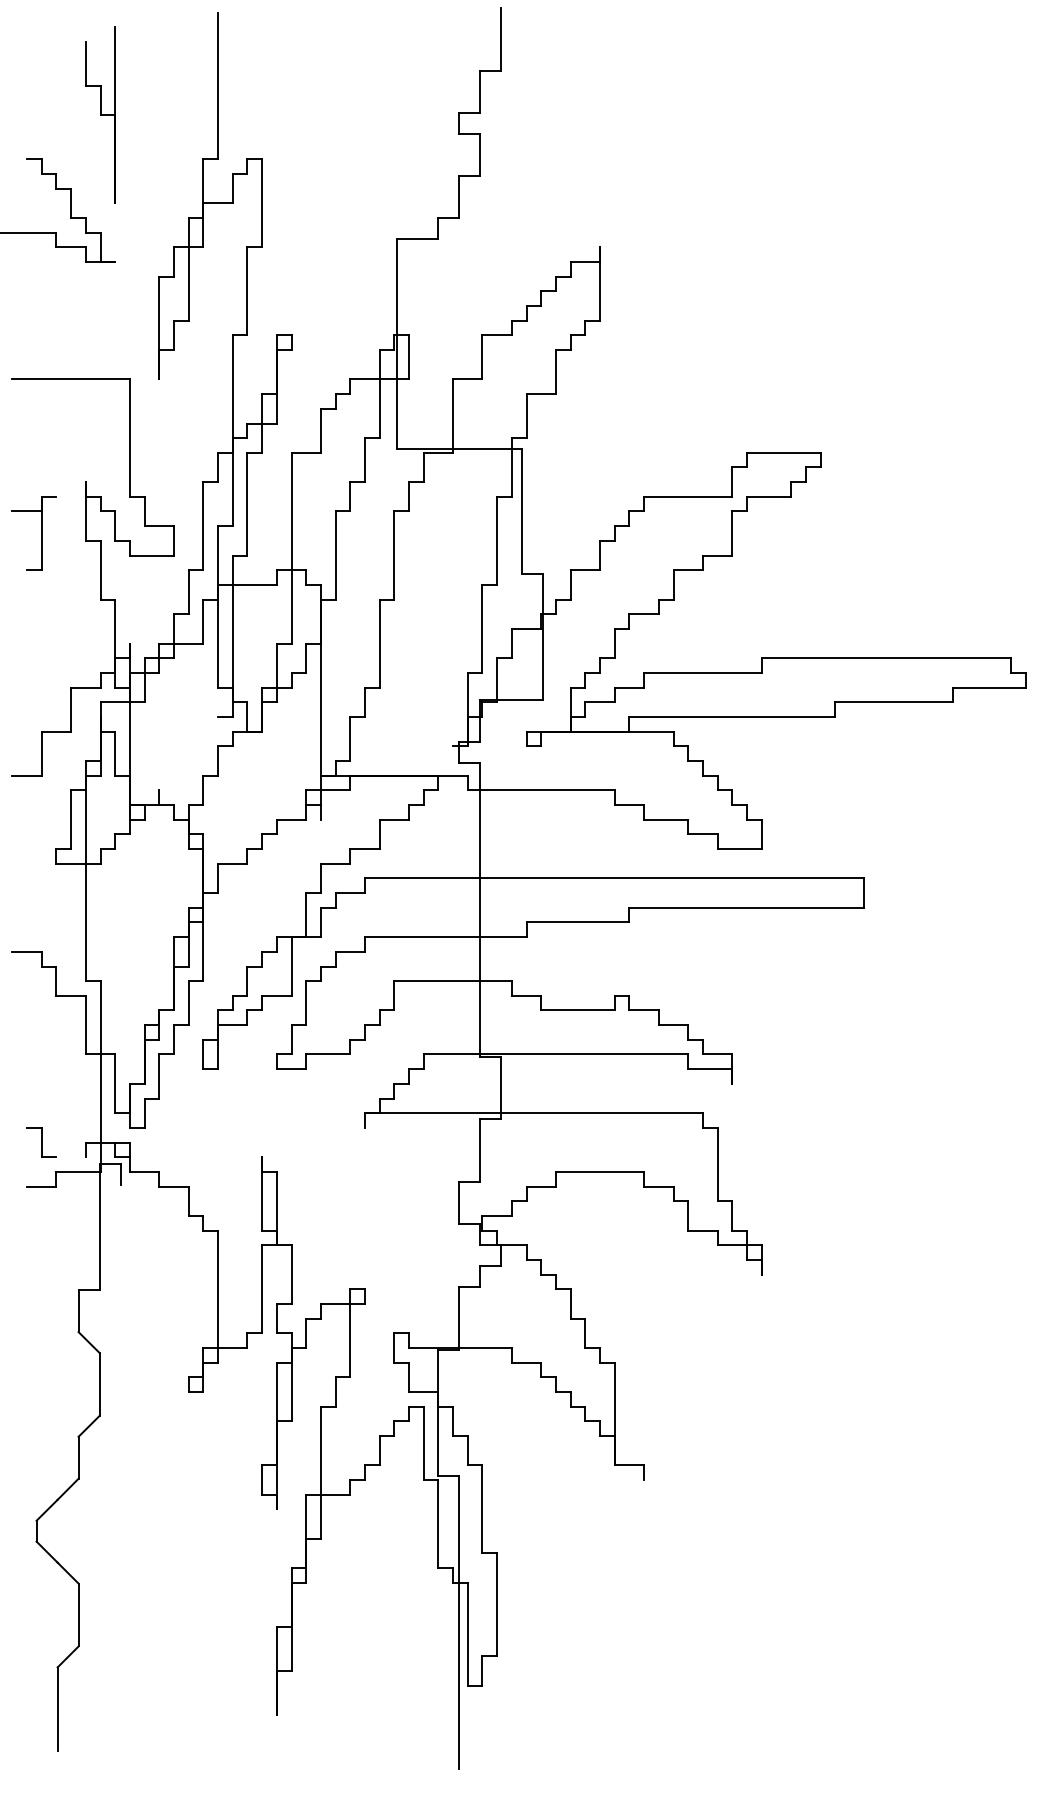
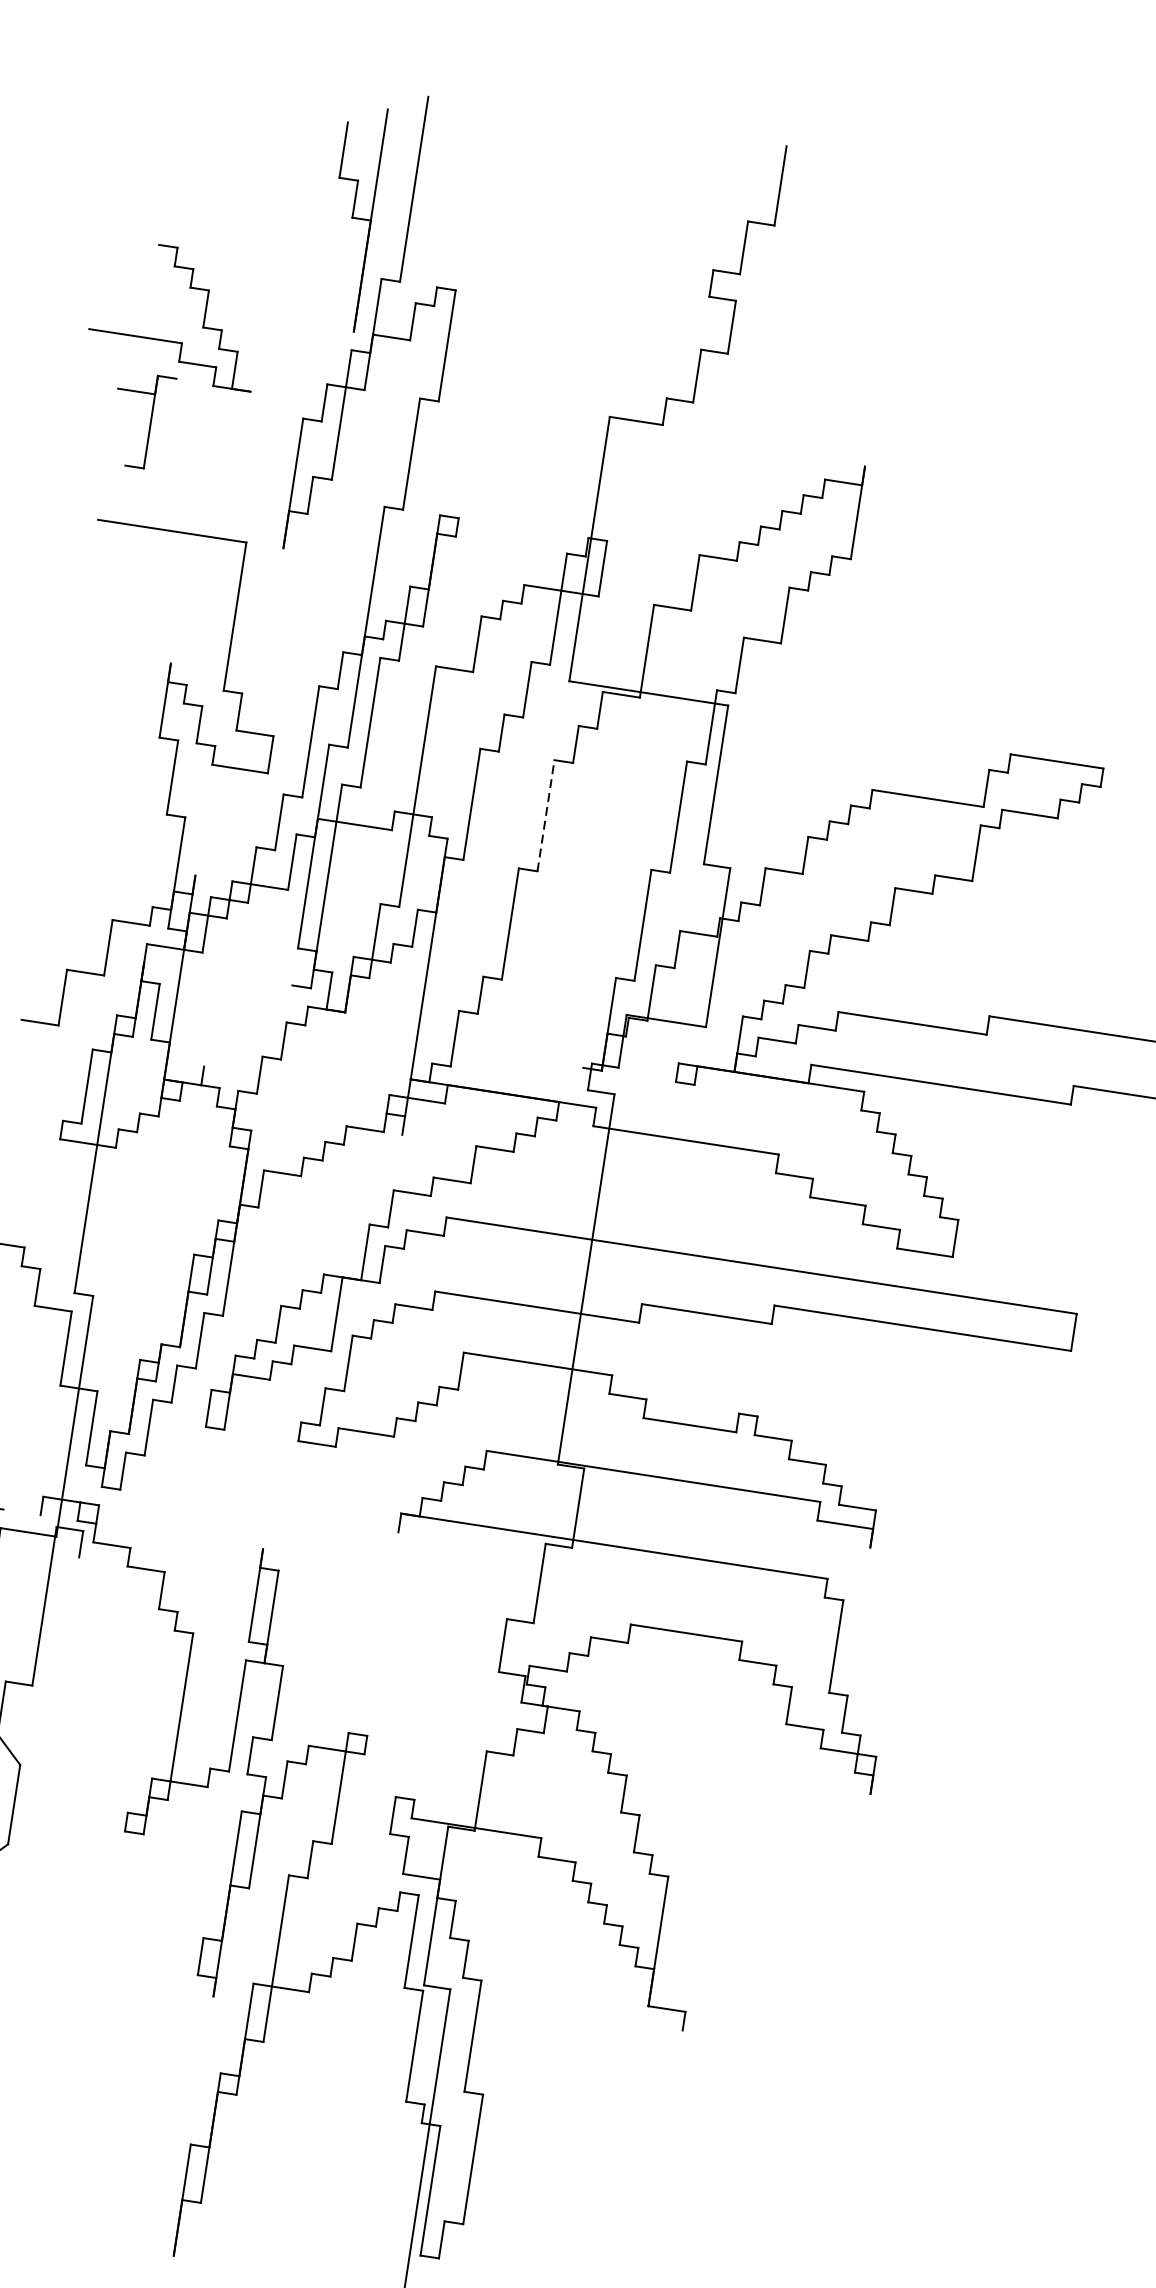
part: (100, 114) -> (352, 216), moved
part: (41, 533) -> (150, 422), moved
line: (394, 555) -> (546, 815), solid -> dashed

